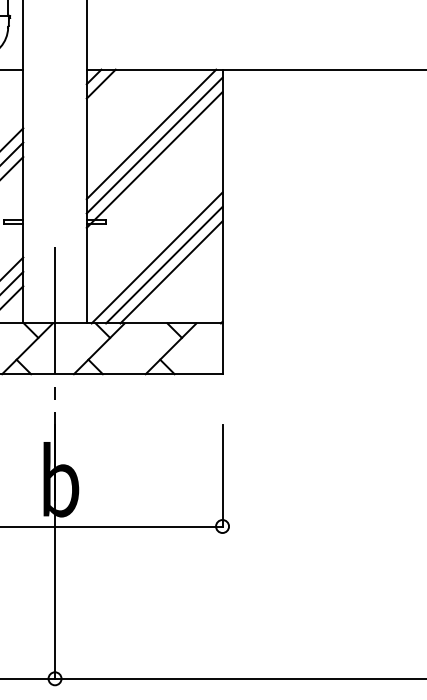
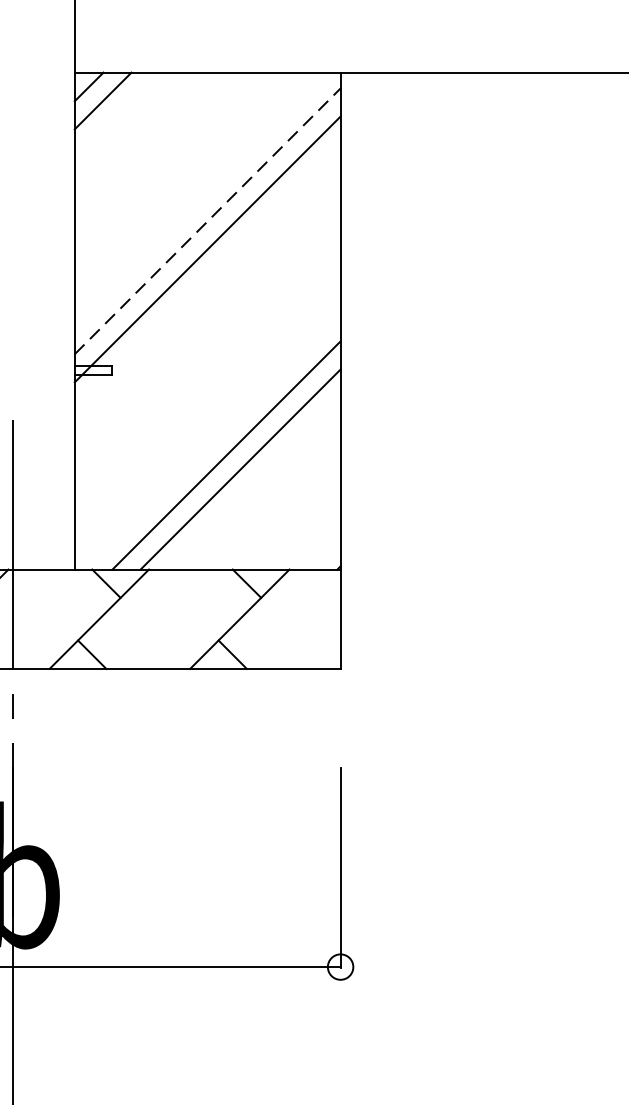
line: (151, 134) -> (201, 199), removed
line: (155, 145) -> (209, 221), solid -> dashed
line: (156, 257) -> (211, 440), removed

